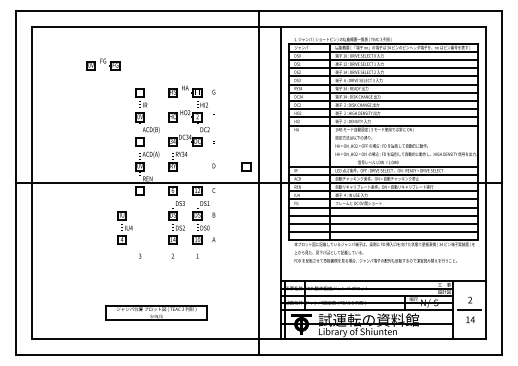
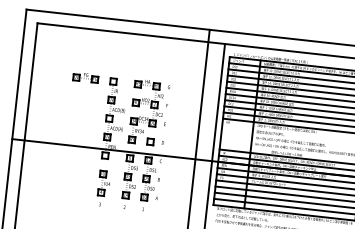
part: (103, 64) -> (86, 77), moved
part: (246, 166) -> (150, 141), moved
part: (124, 227) -> (104, 183), moved

